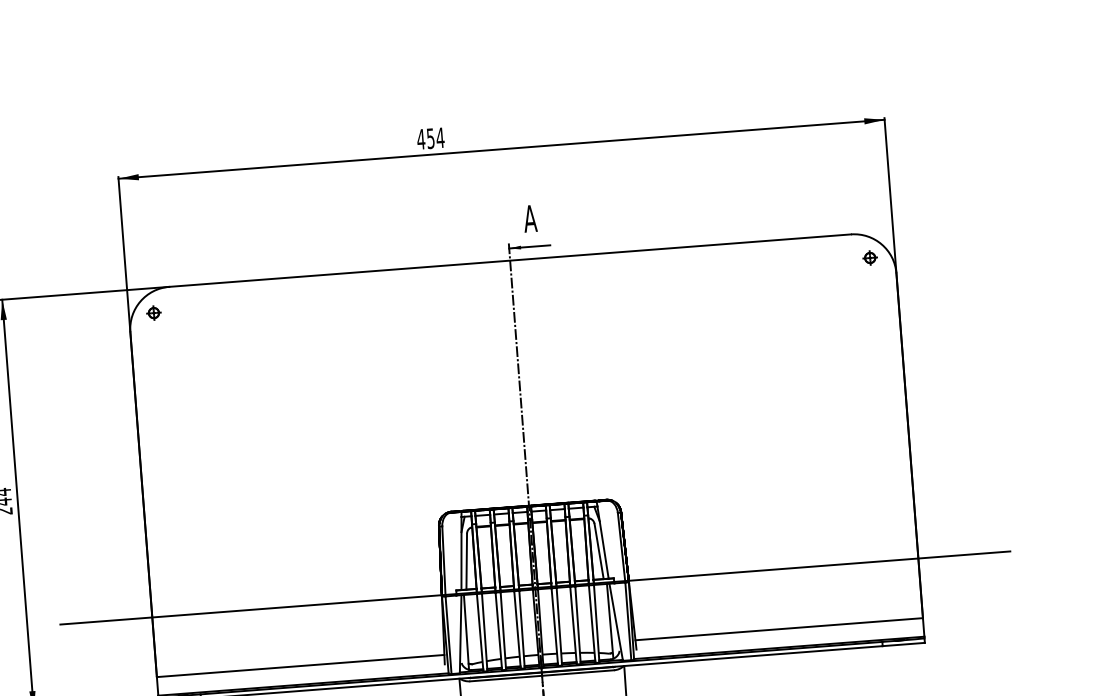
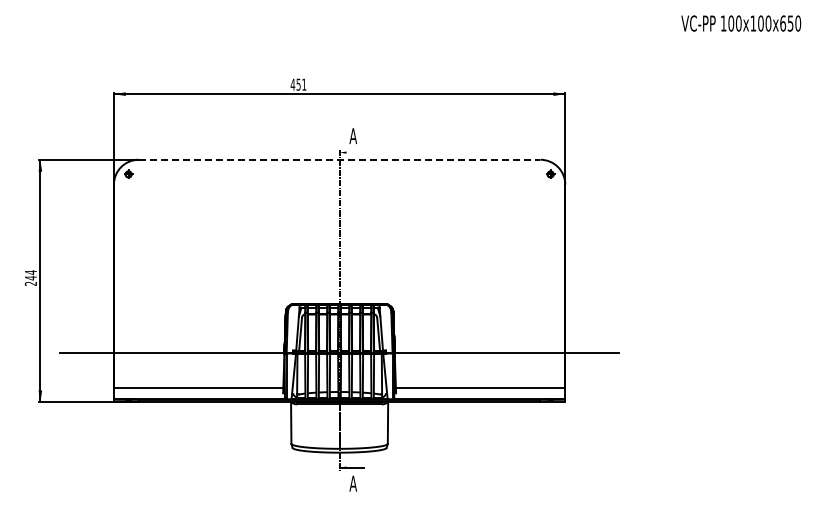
text: (440, 137) -> (304, 84), 454 -> 451
line: (529, 246) -> (351, 152), removed
line: (509, 260) -> (339, 159), solid -> dashed

